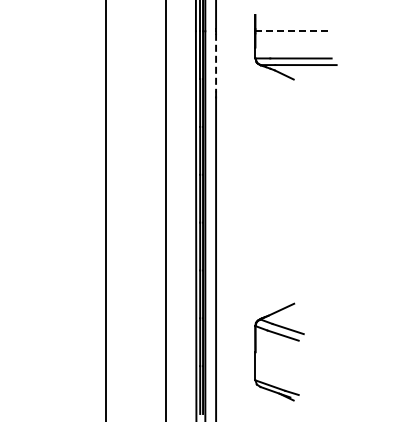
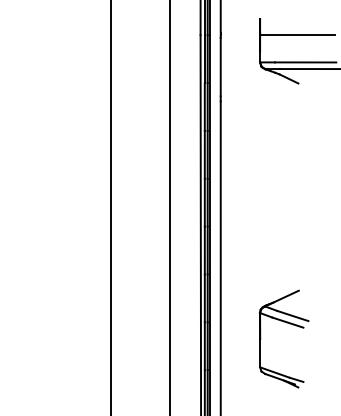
line: (293, 31) -> (298, 35), dashed -> solid
line: (216, 63) -> (221, 67), dashed -> solid
part: (285, 337) -> (290, 324), moved

